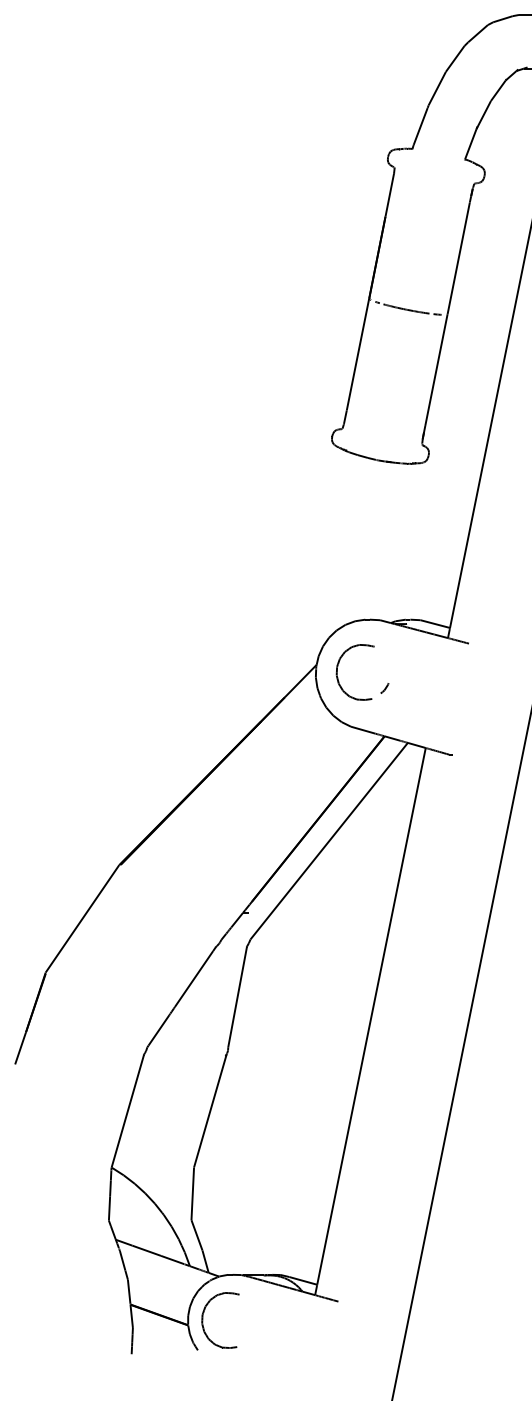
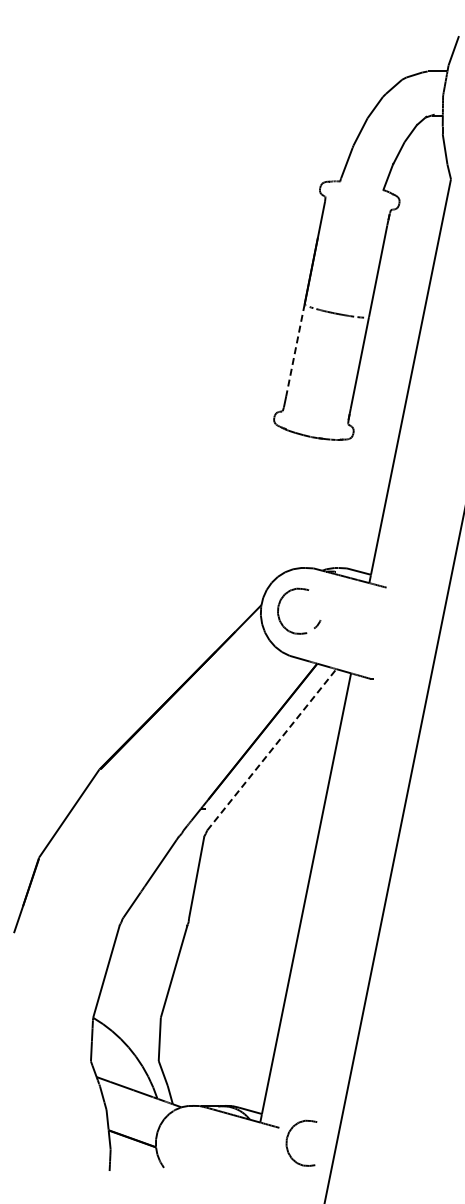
line: (358, 354) -> (295, 350), solid -> dashed
line: (330, 840) -> (272, 749), solid -> dashed
part: (204, 1313) -> (288, 1137), moved

